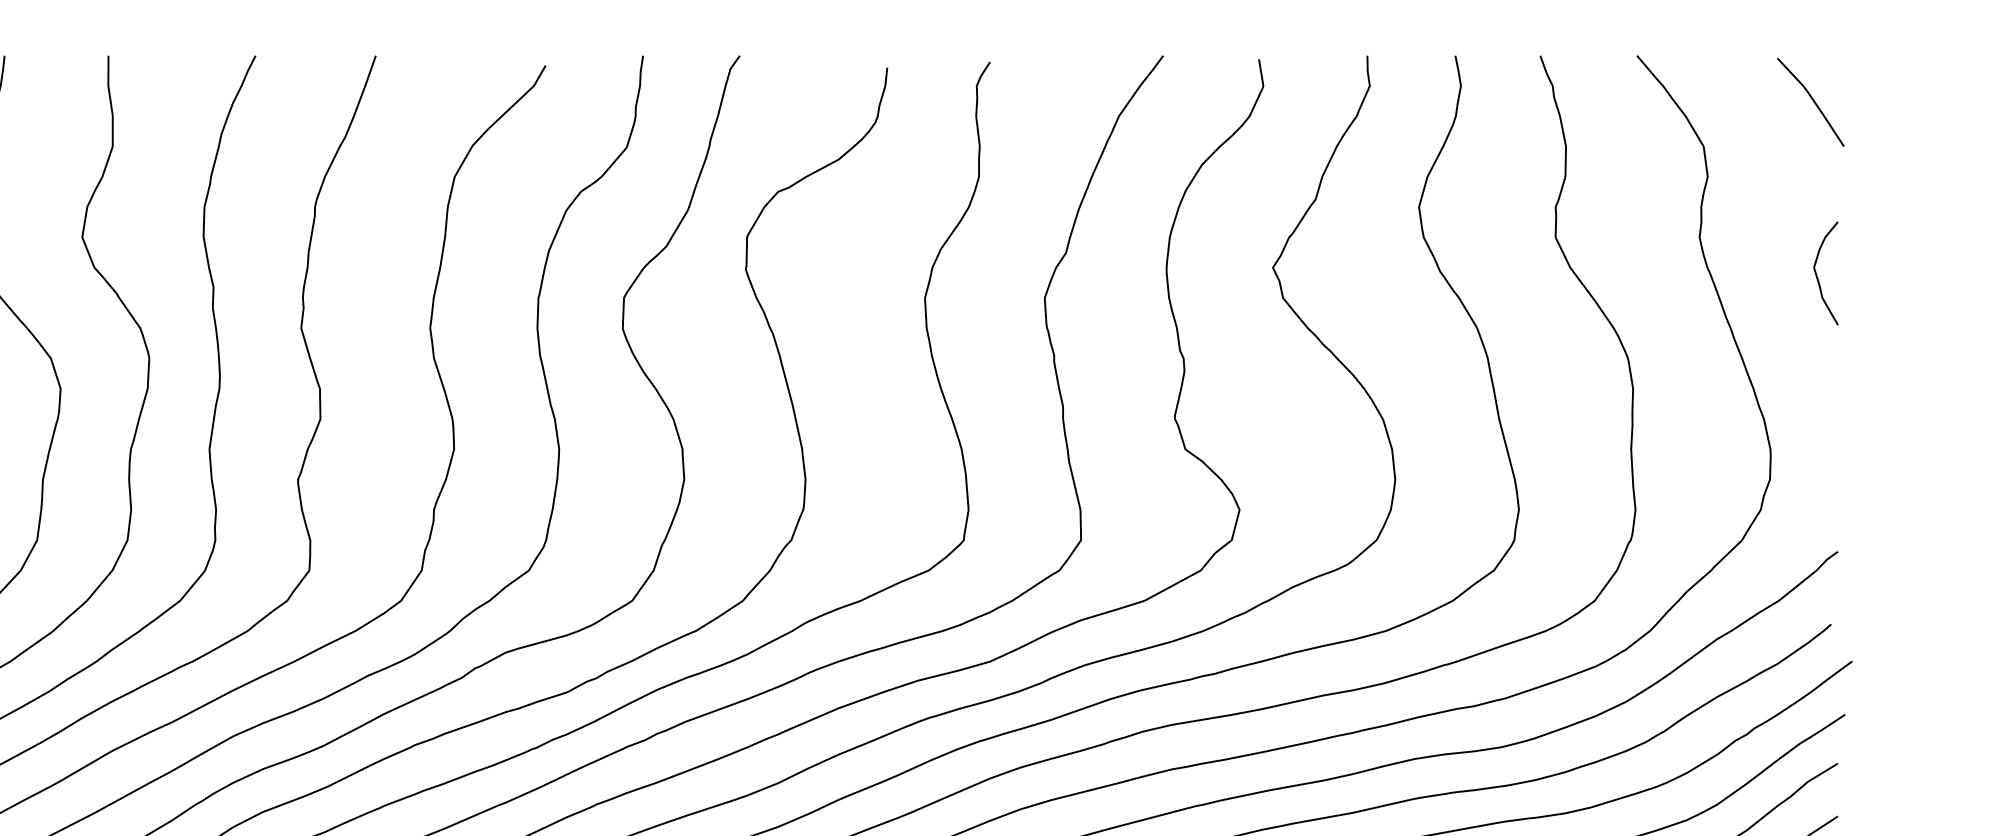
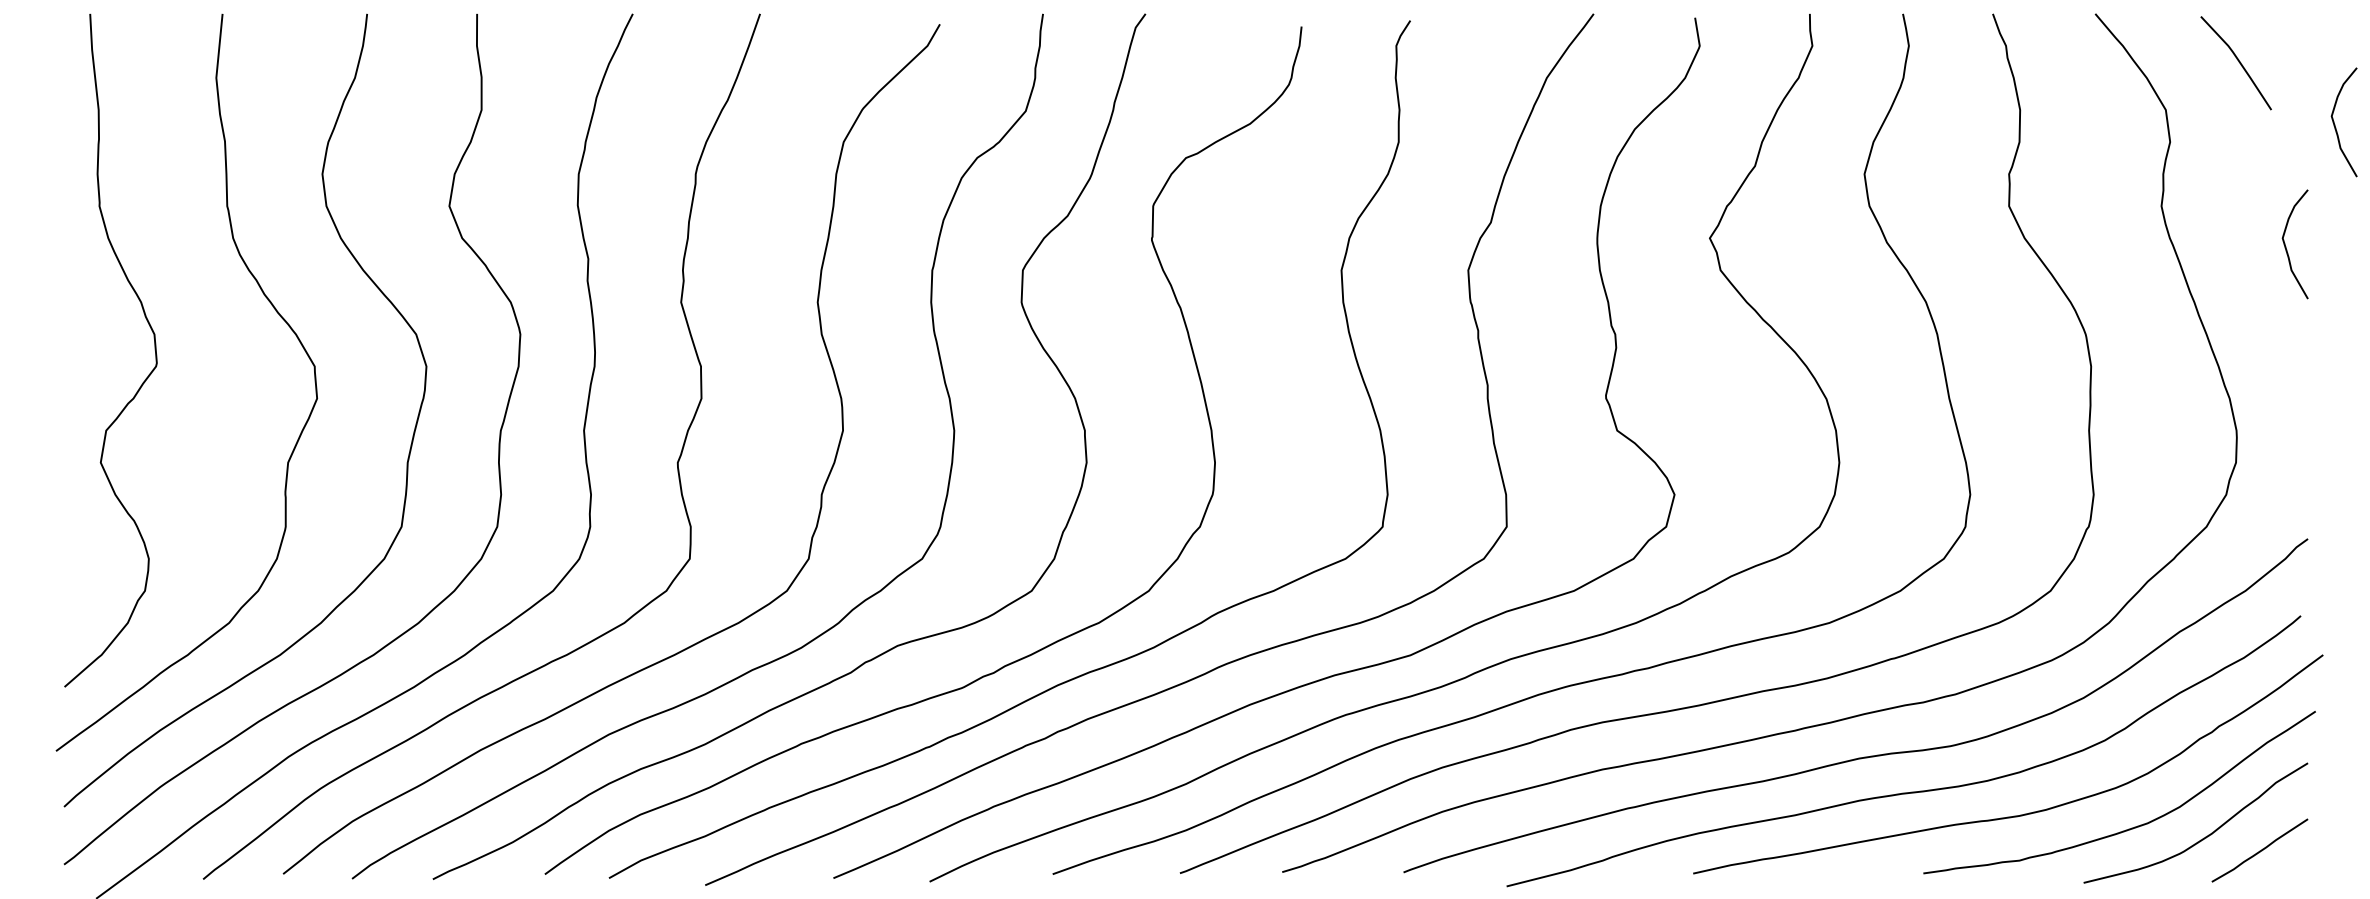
line: (1812, 101) -> (2238, 62), moved
curve: (1863, 160) -> (2335, 124), added

